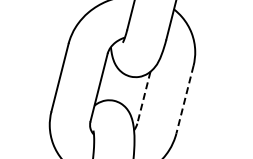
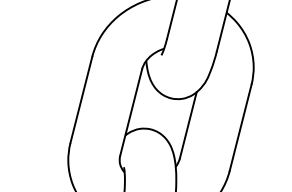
line: (143, 97) -> (187, 125), dashed -> solid
line: (184, 99) -> (240, 127), dashed -> solid

